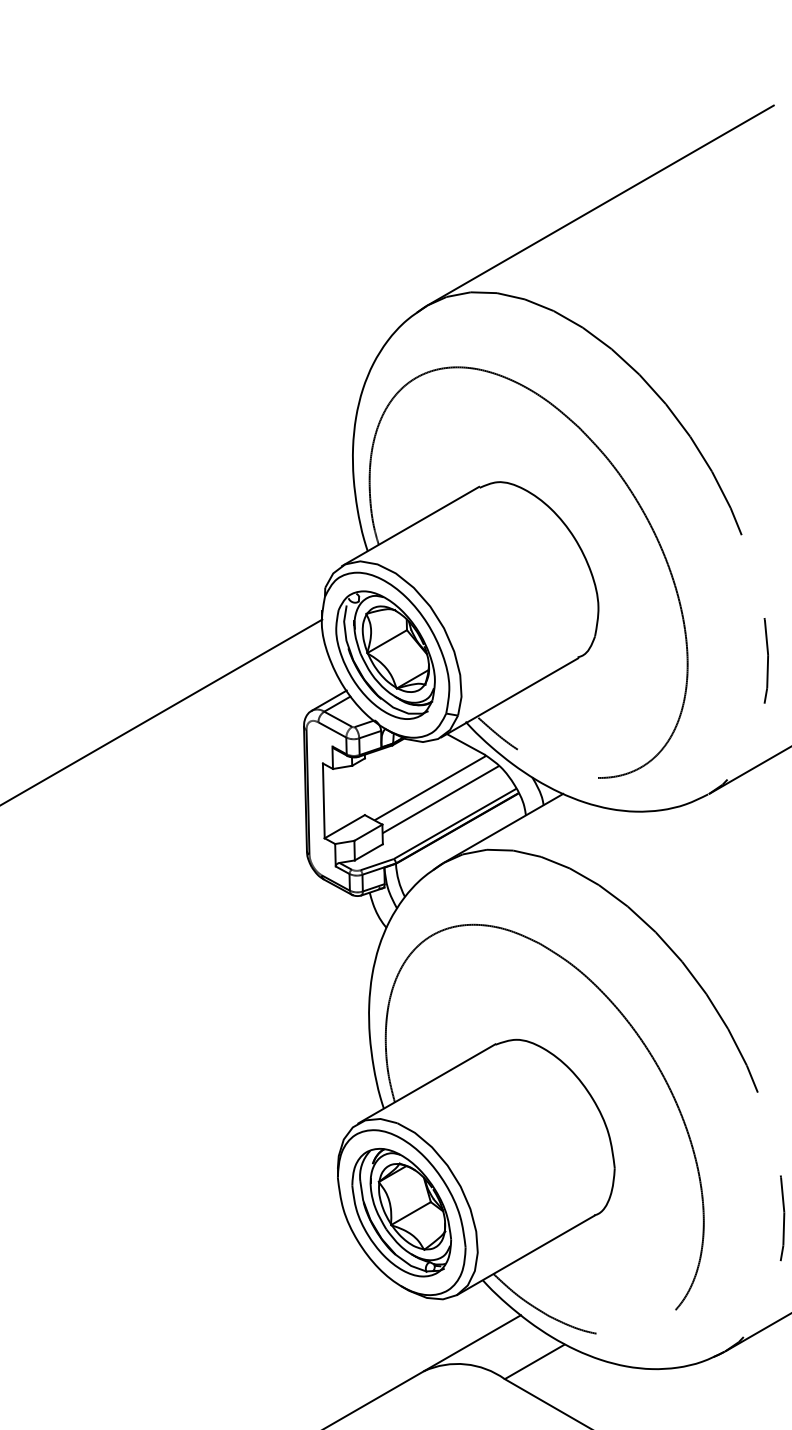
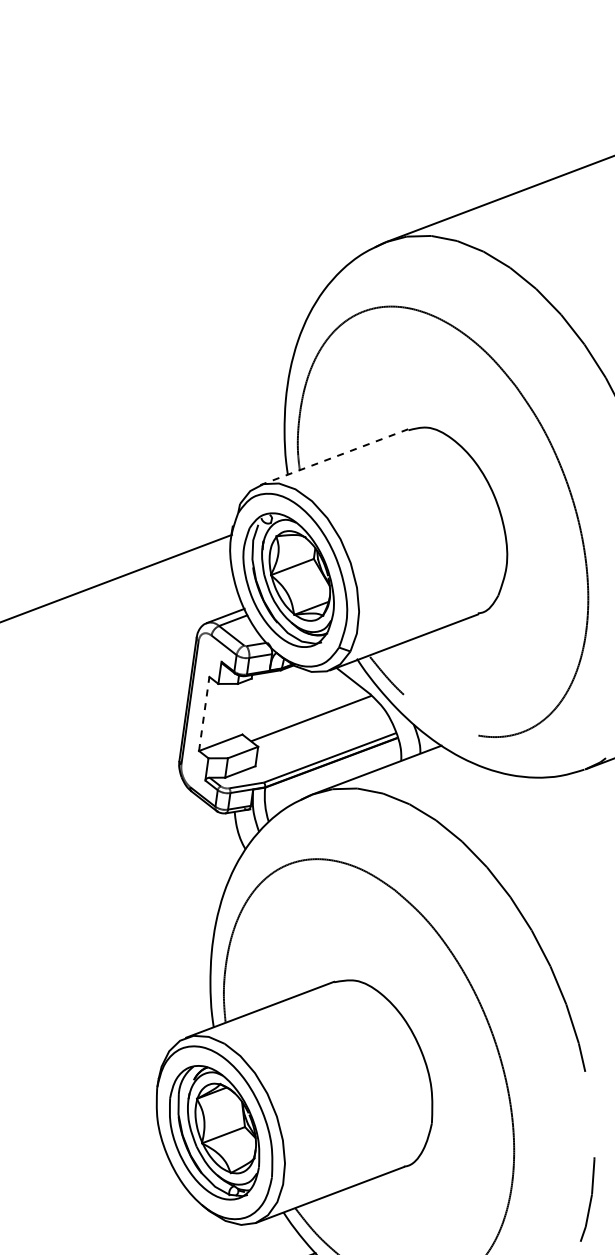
line: (410, 526) -> (334, 457), solid -> dashed
line: (440, 799) -> (319, 731), removed
line: (323, 800) -> (203, 713), solid -> dashed

